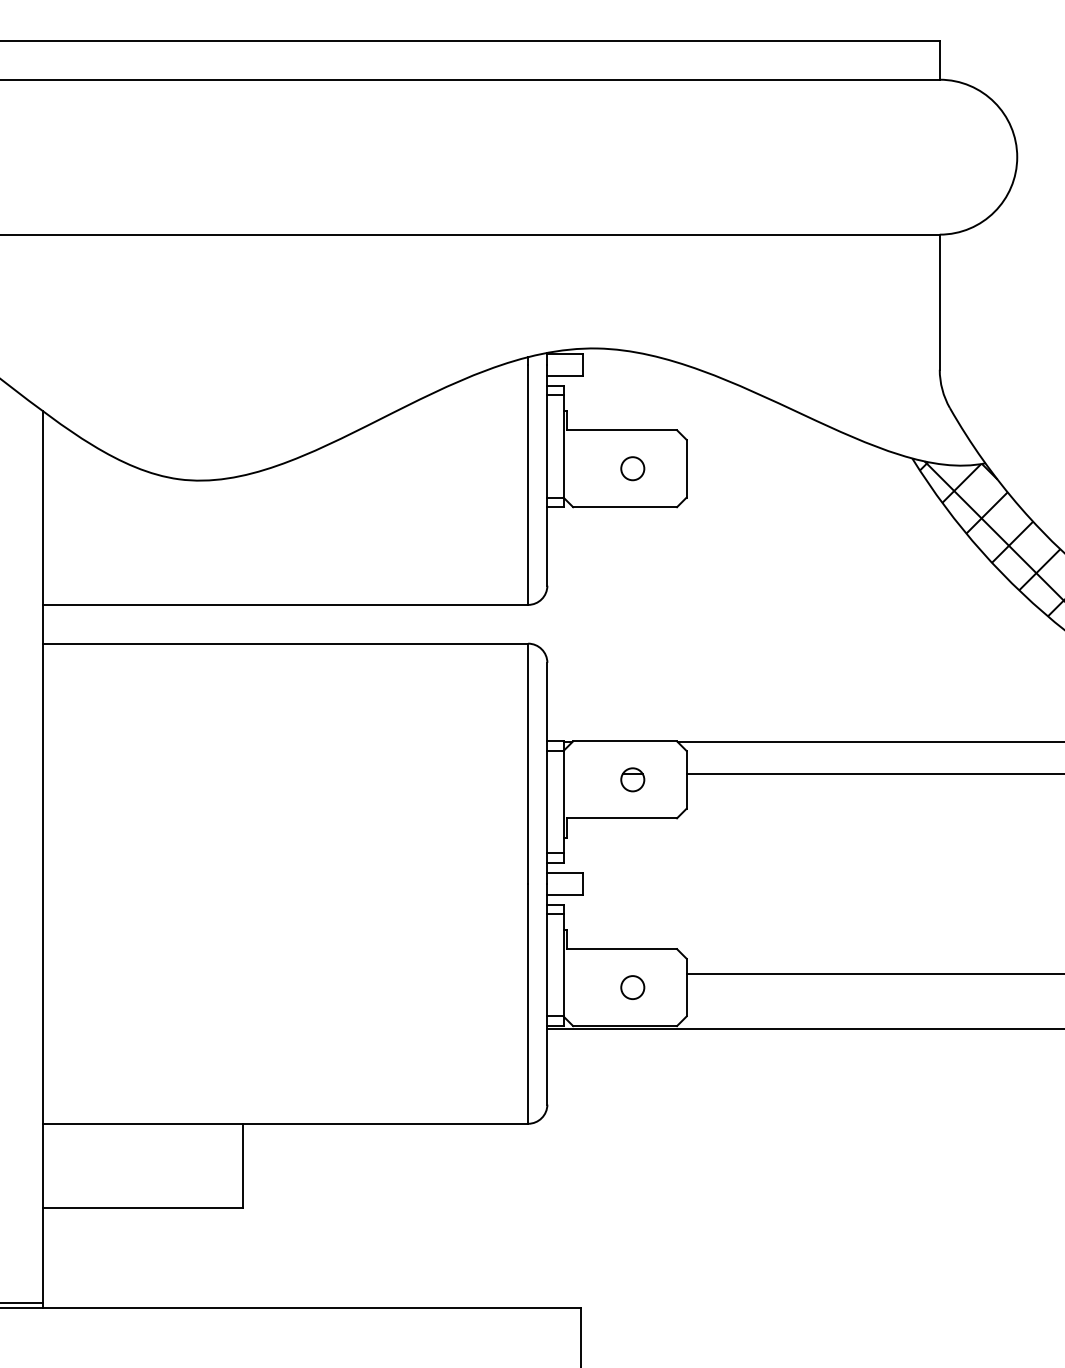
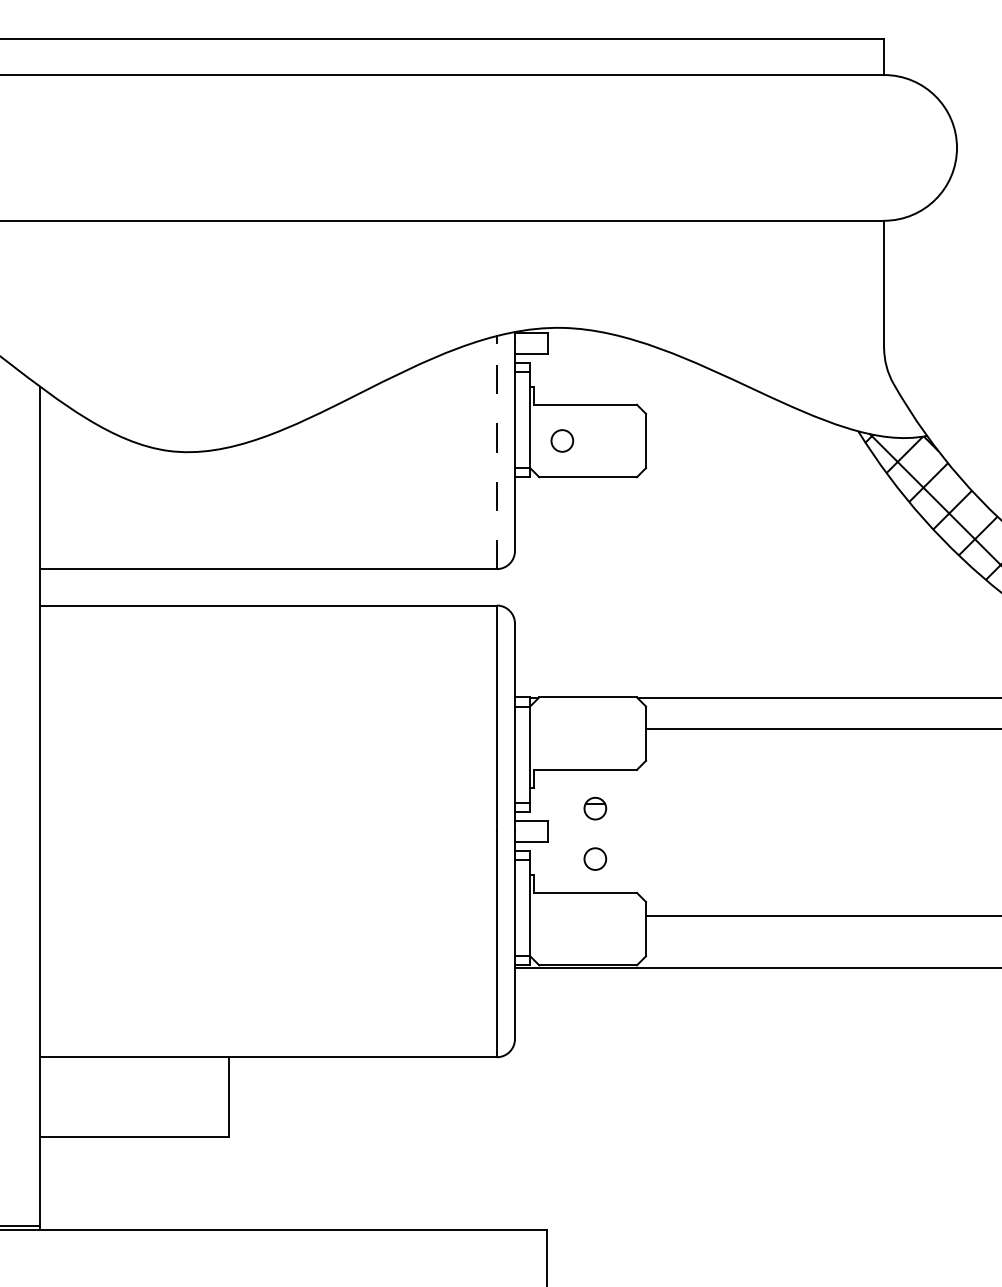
circle: (632, 468) -> (562, 440), moved
line: (527, 485) -> (496, 456), solid -> dashed
part: (632, 779) -> (595, 808), moved
circle: (632, 986) -> (595, 858), moved

